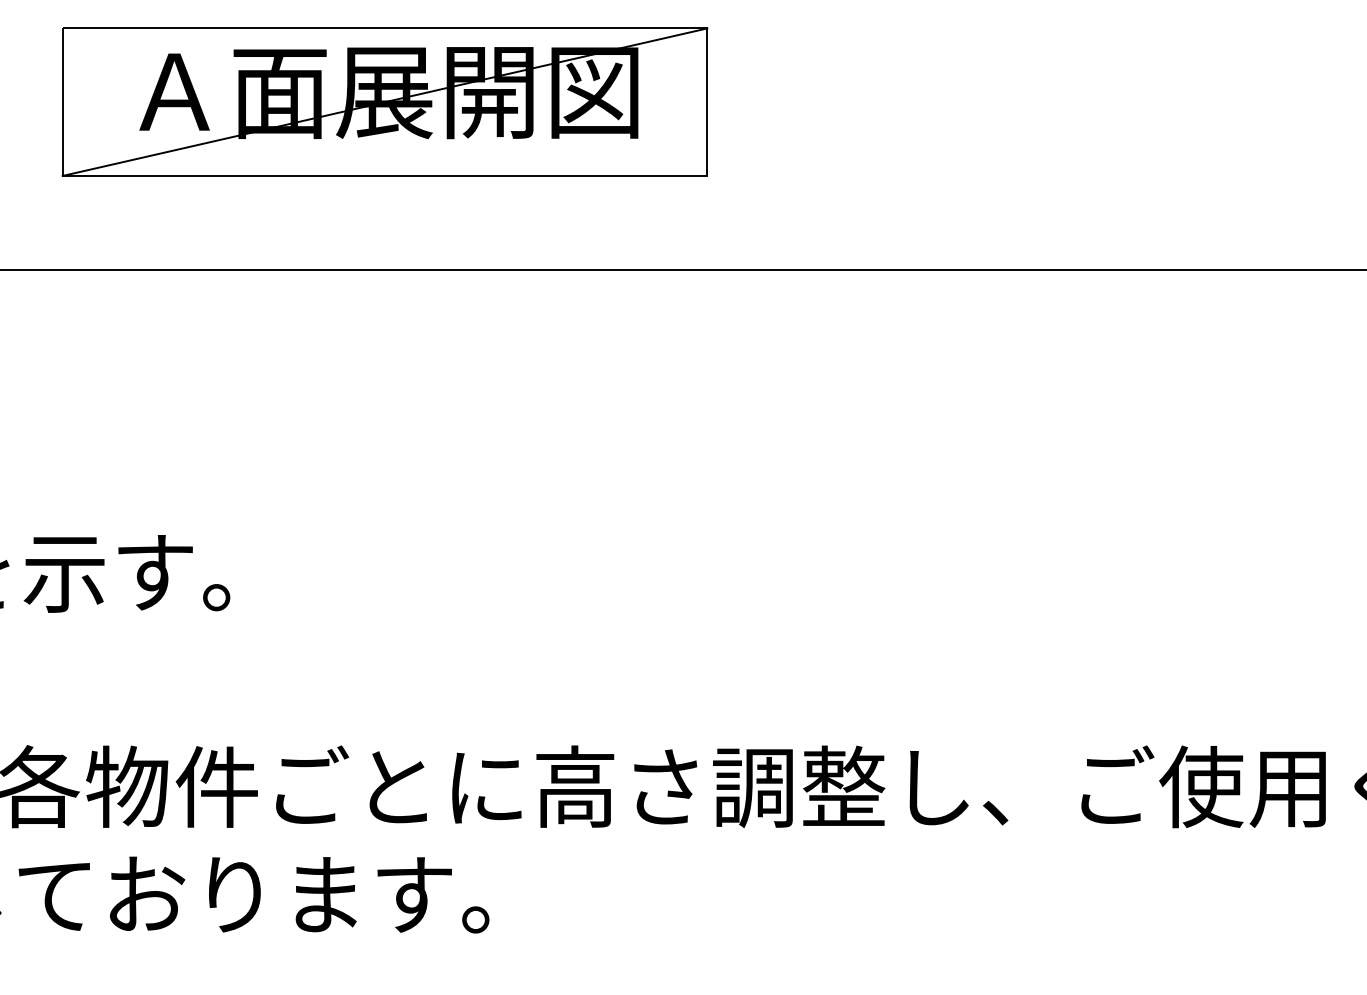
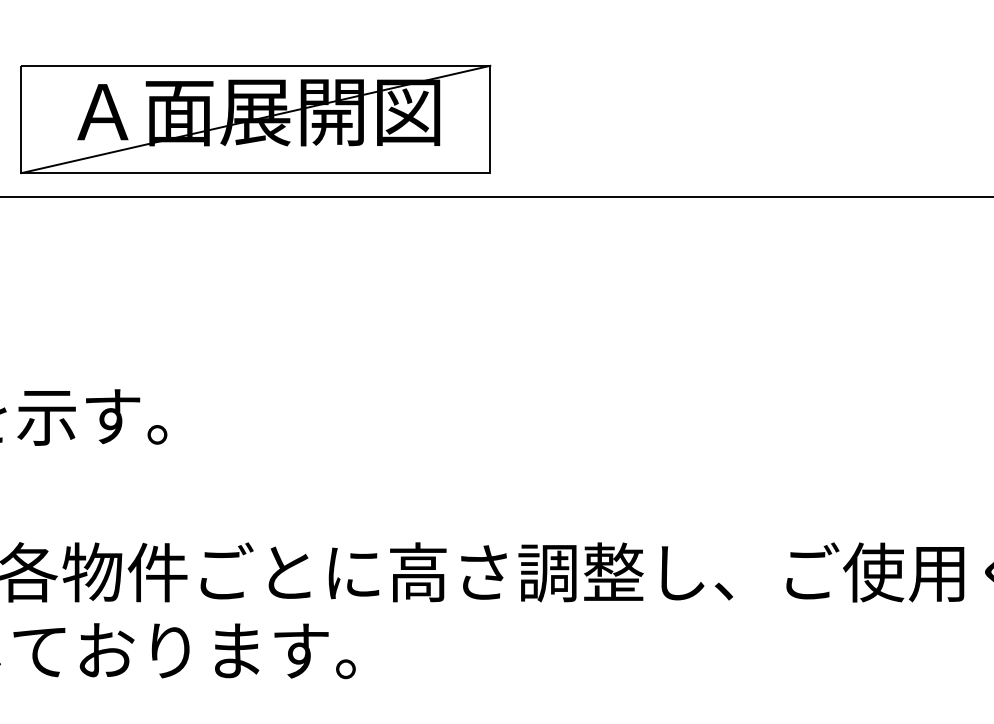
part: (384, 100) -> (255, 118), moved

